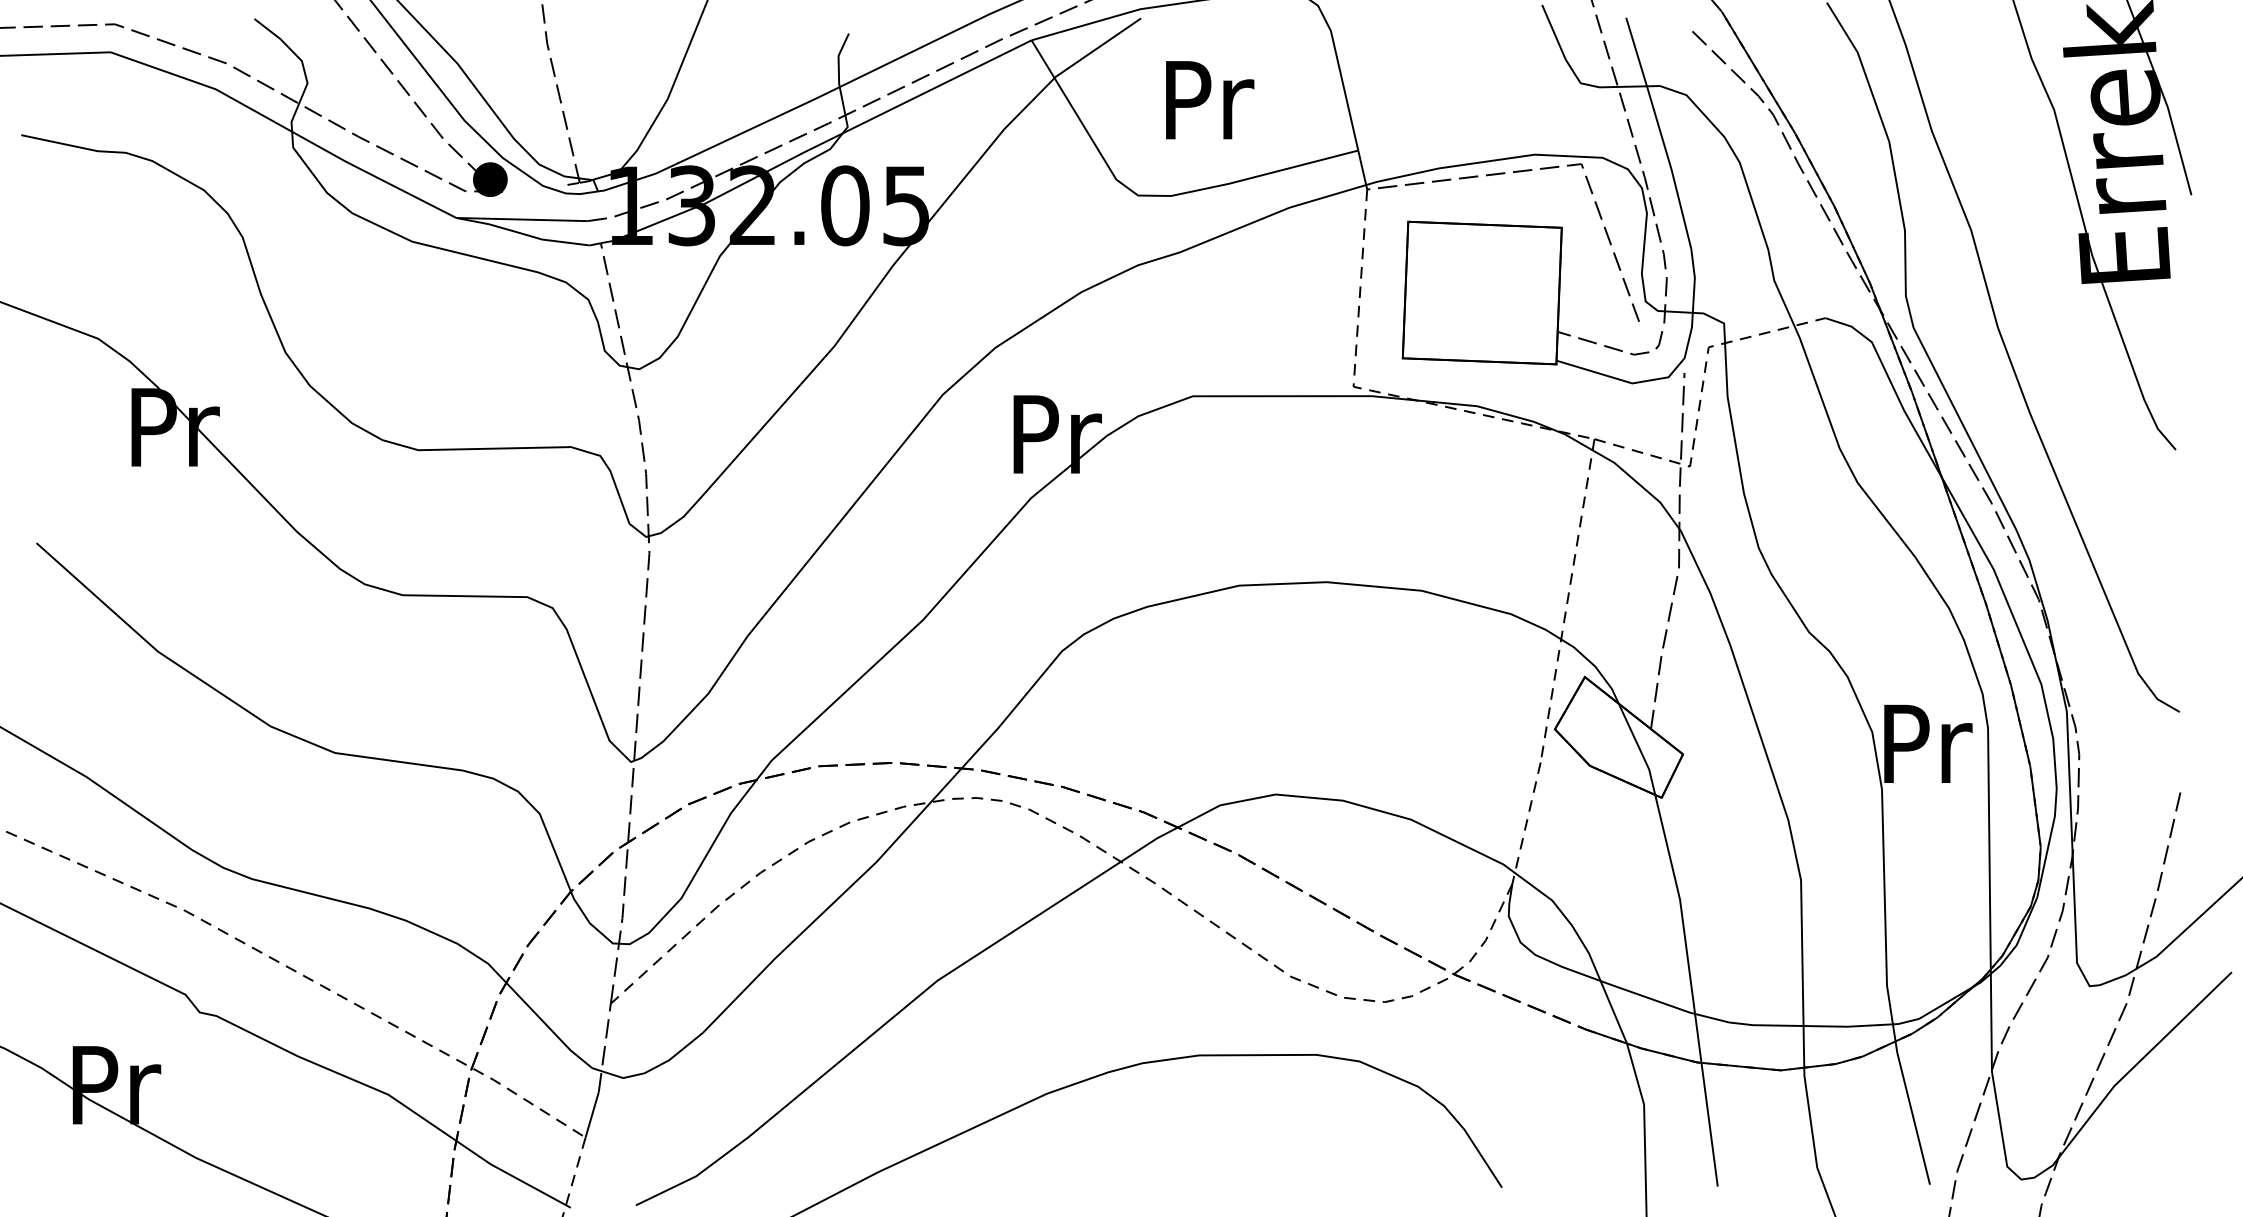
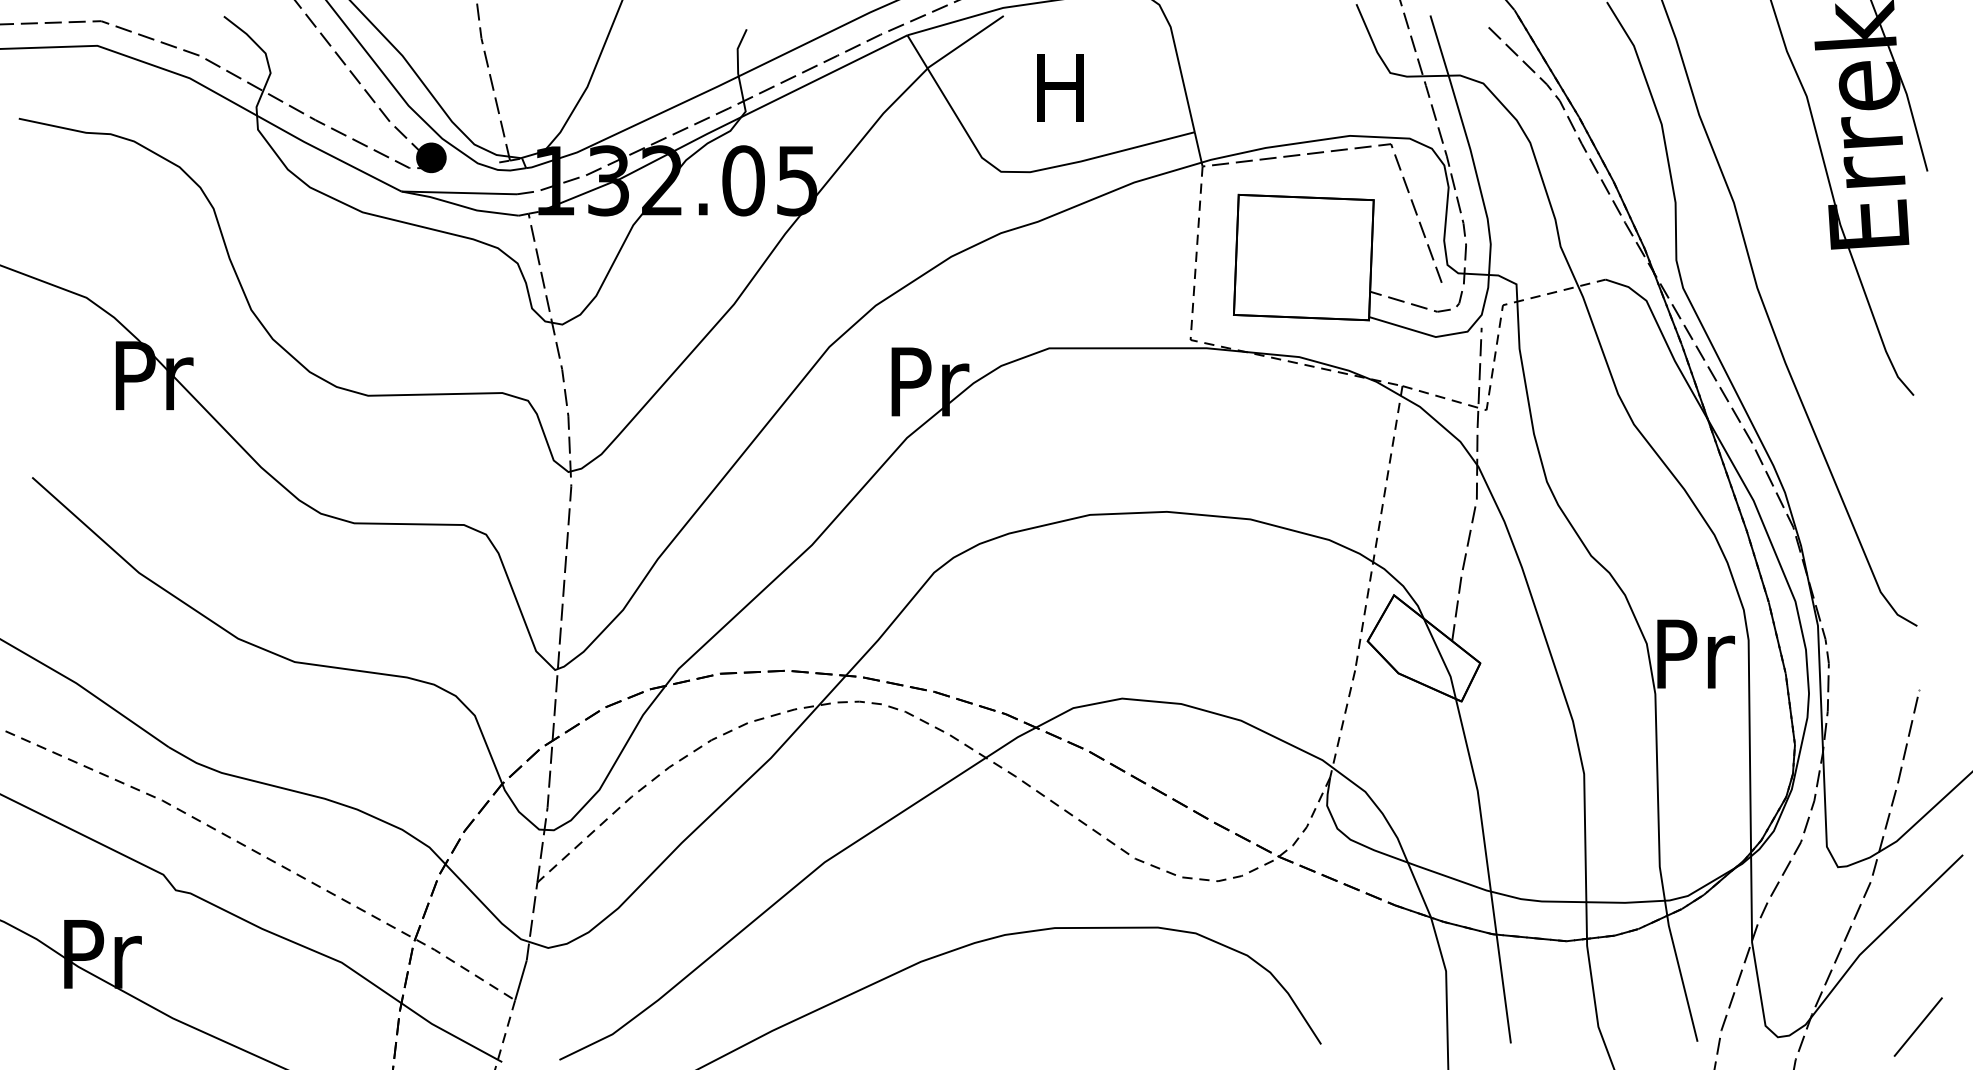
text: (1210, 99) -> (1064, 87), Pr -> H
line: (2180, 1167) -> (1917, 1026), added

